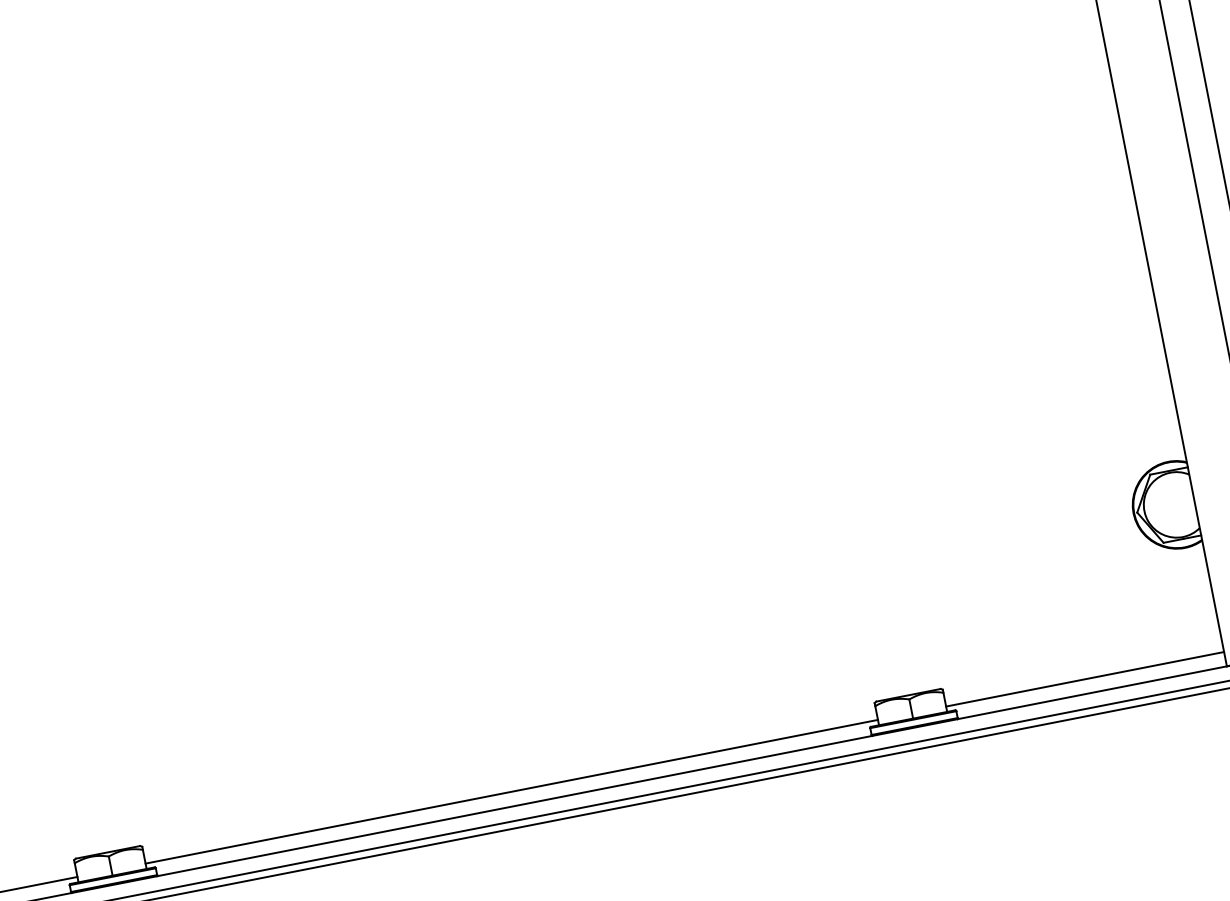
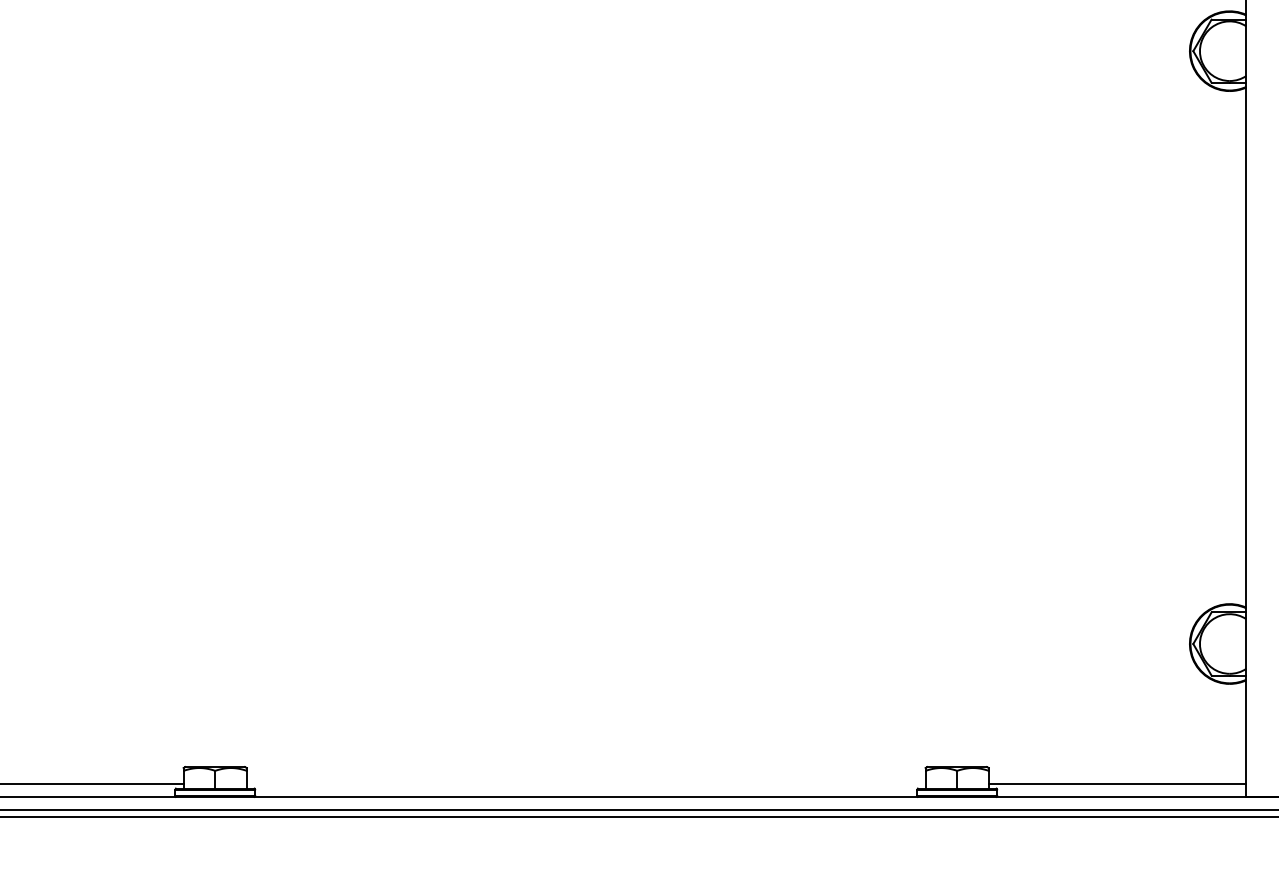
line: (510, 791) -> (585, 783), removed

